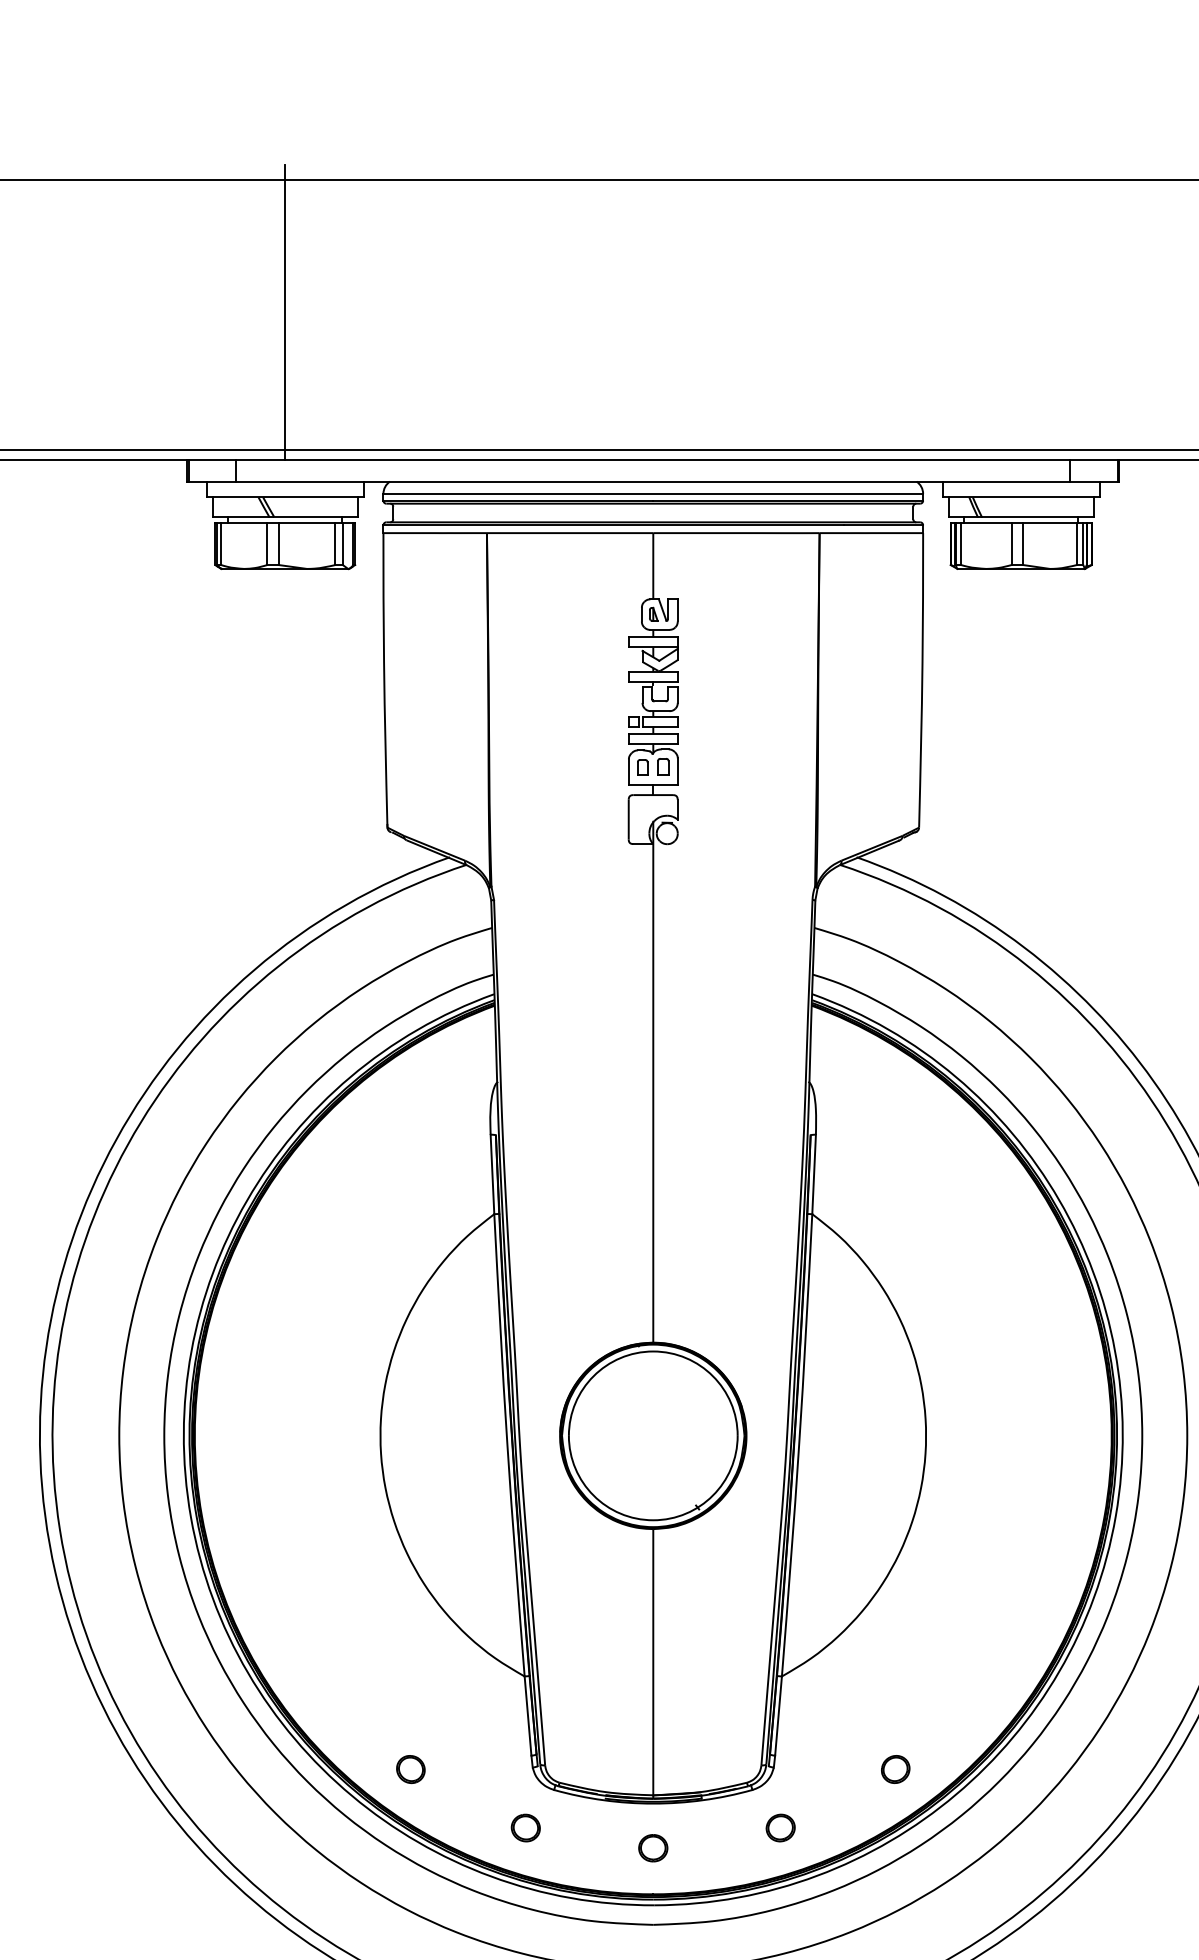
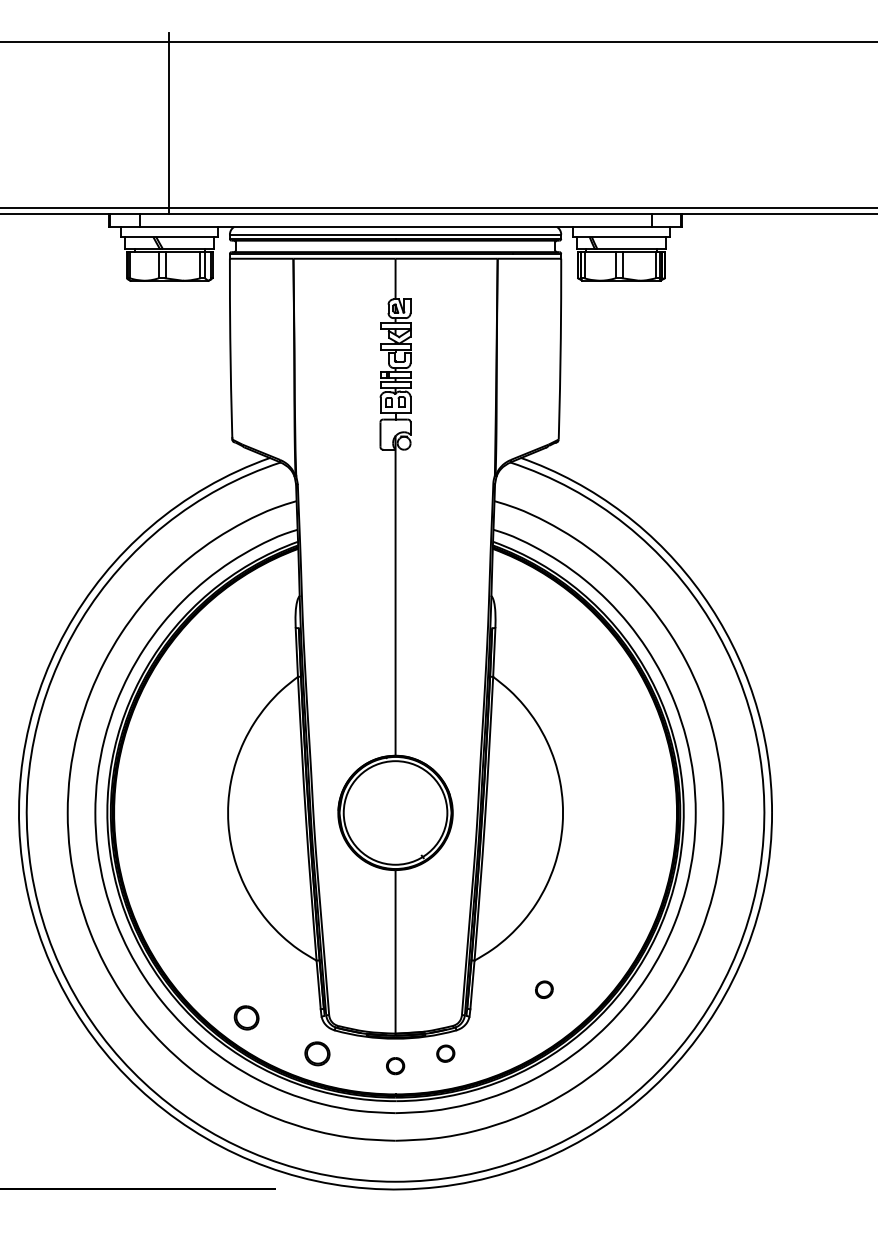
part: (410, 1769) -> (246, 1017), size x1.4
part: (895, 1769) -> (544, 989), moved
part: (524, 1827) -> (316, 1053), size x1.4
part: (780, 1827) -> (445, 1053), moved

